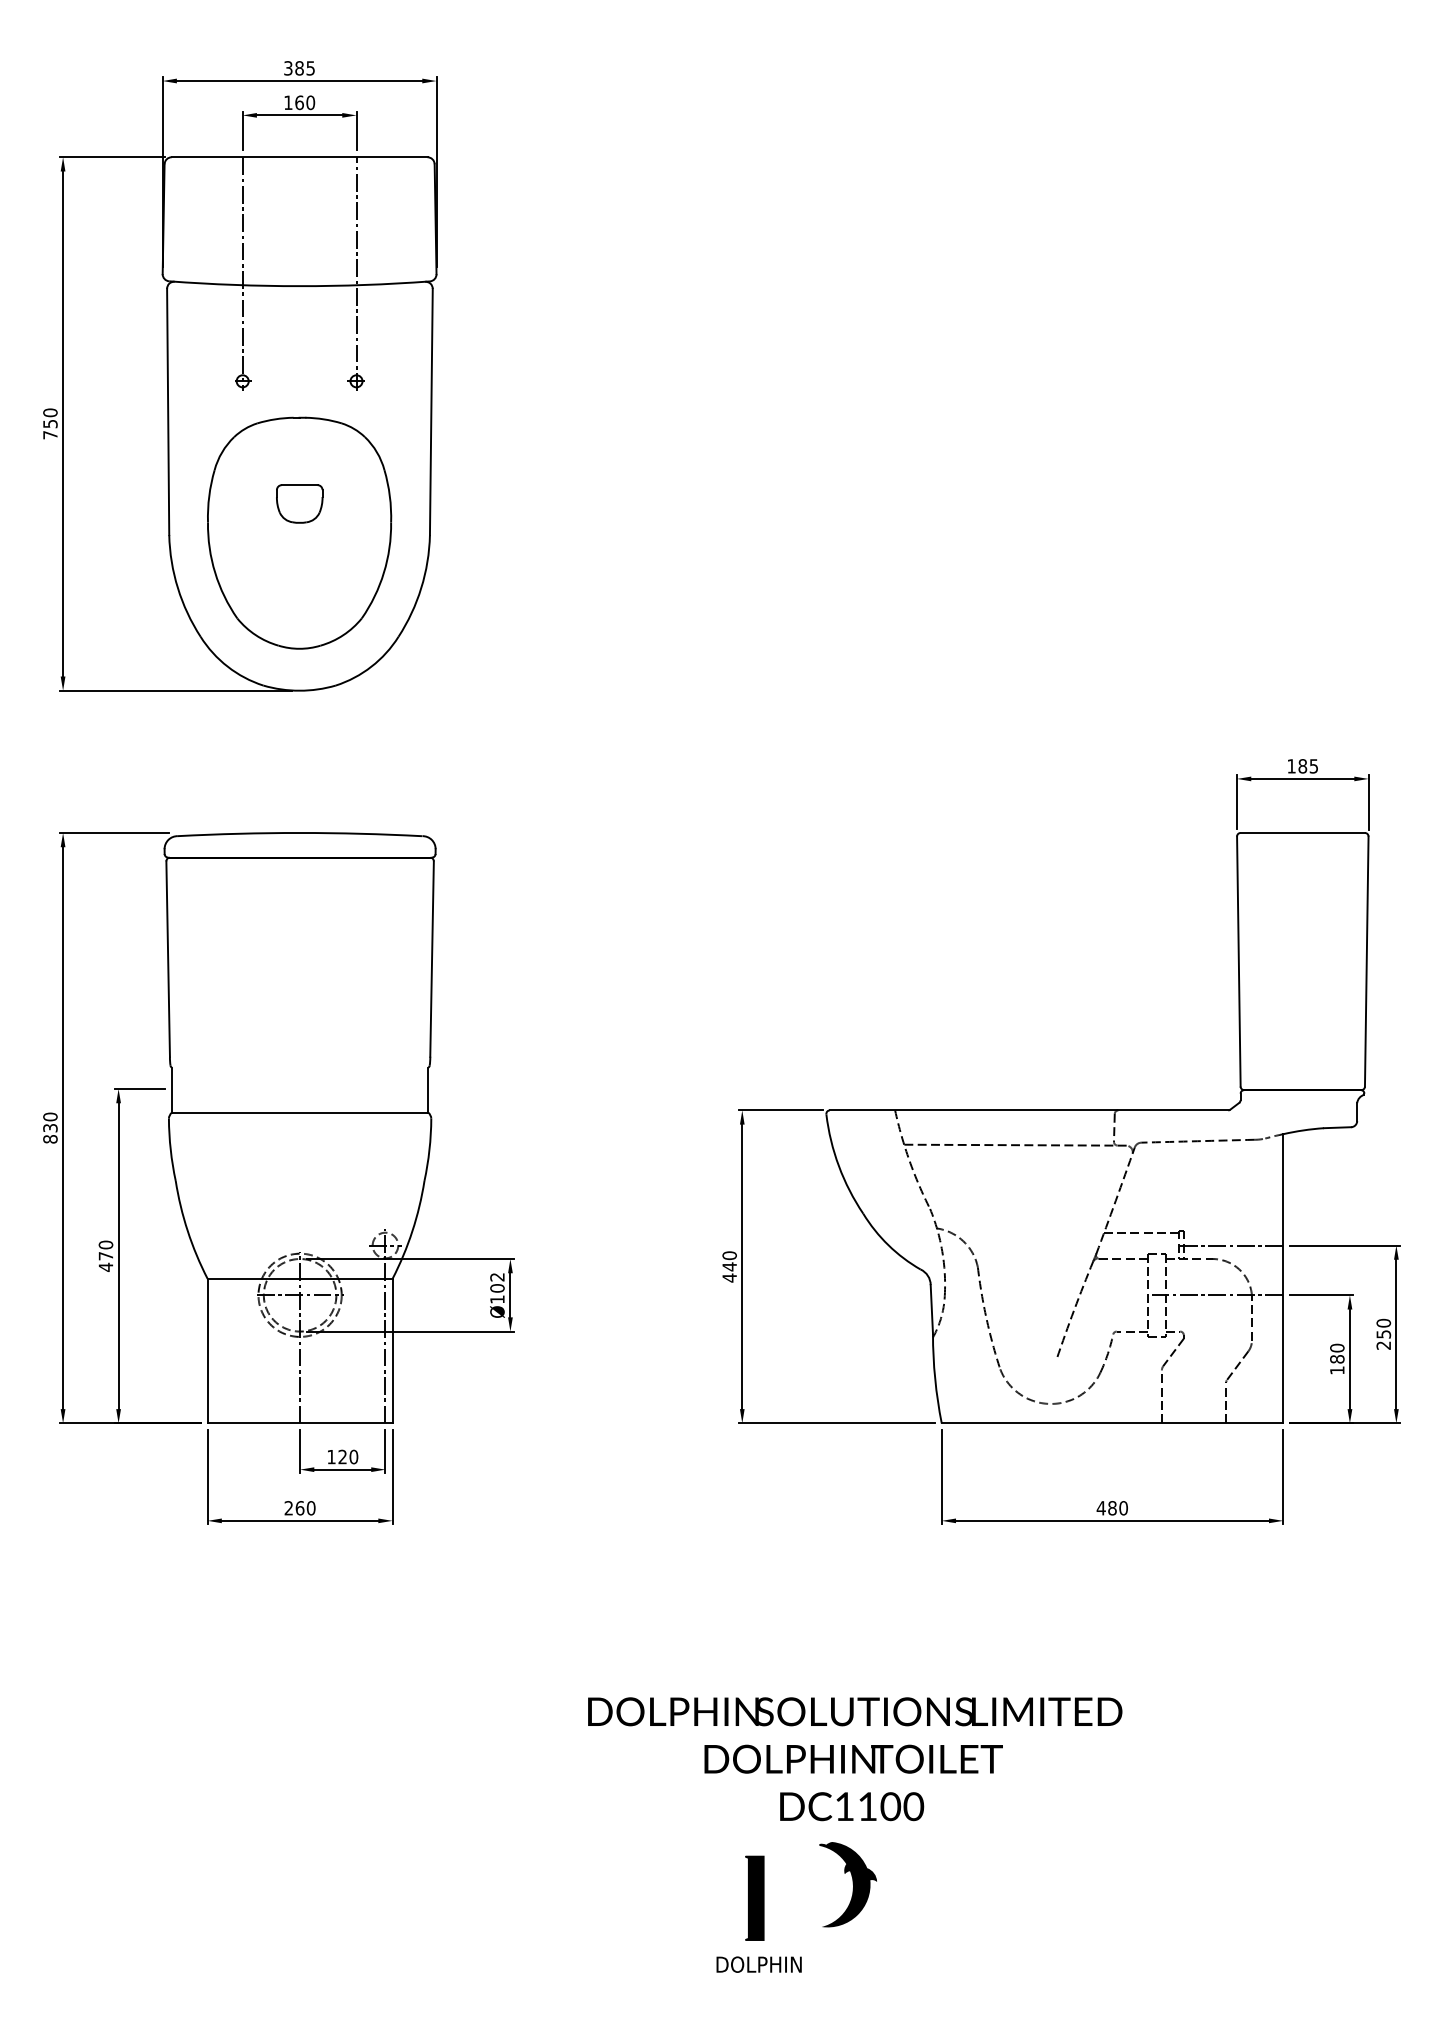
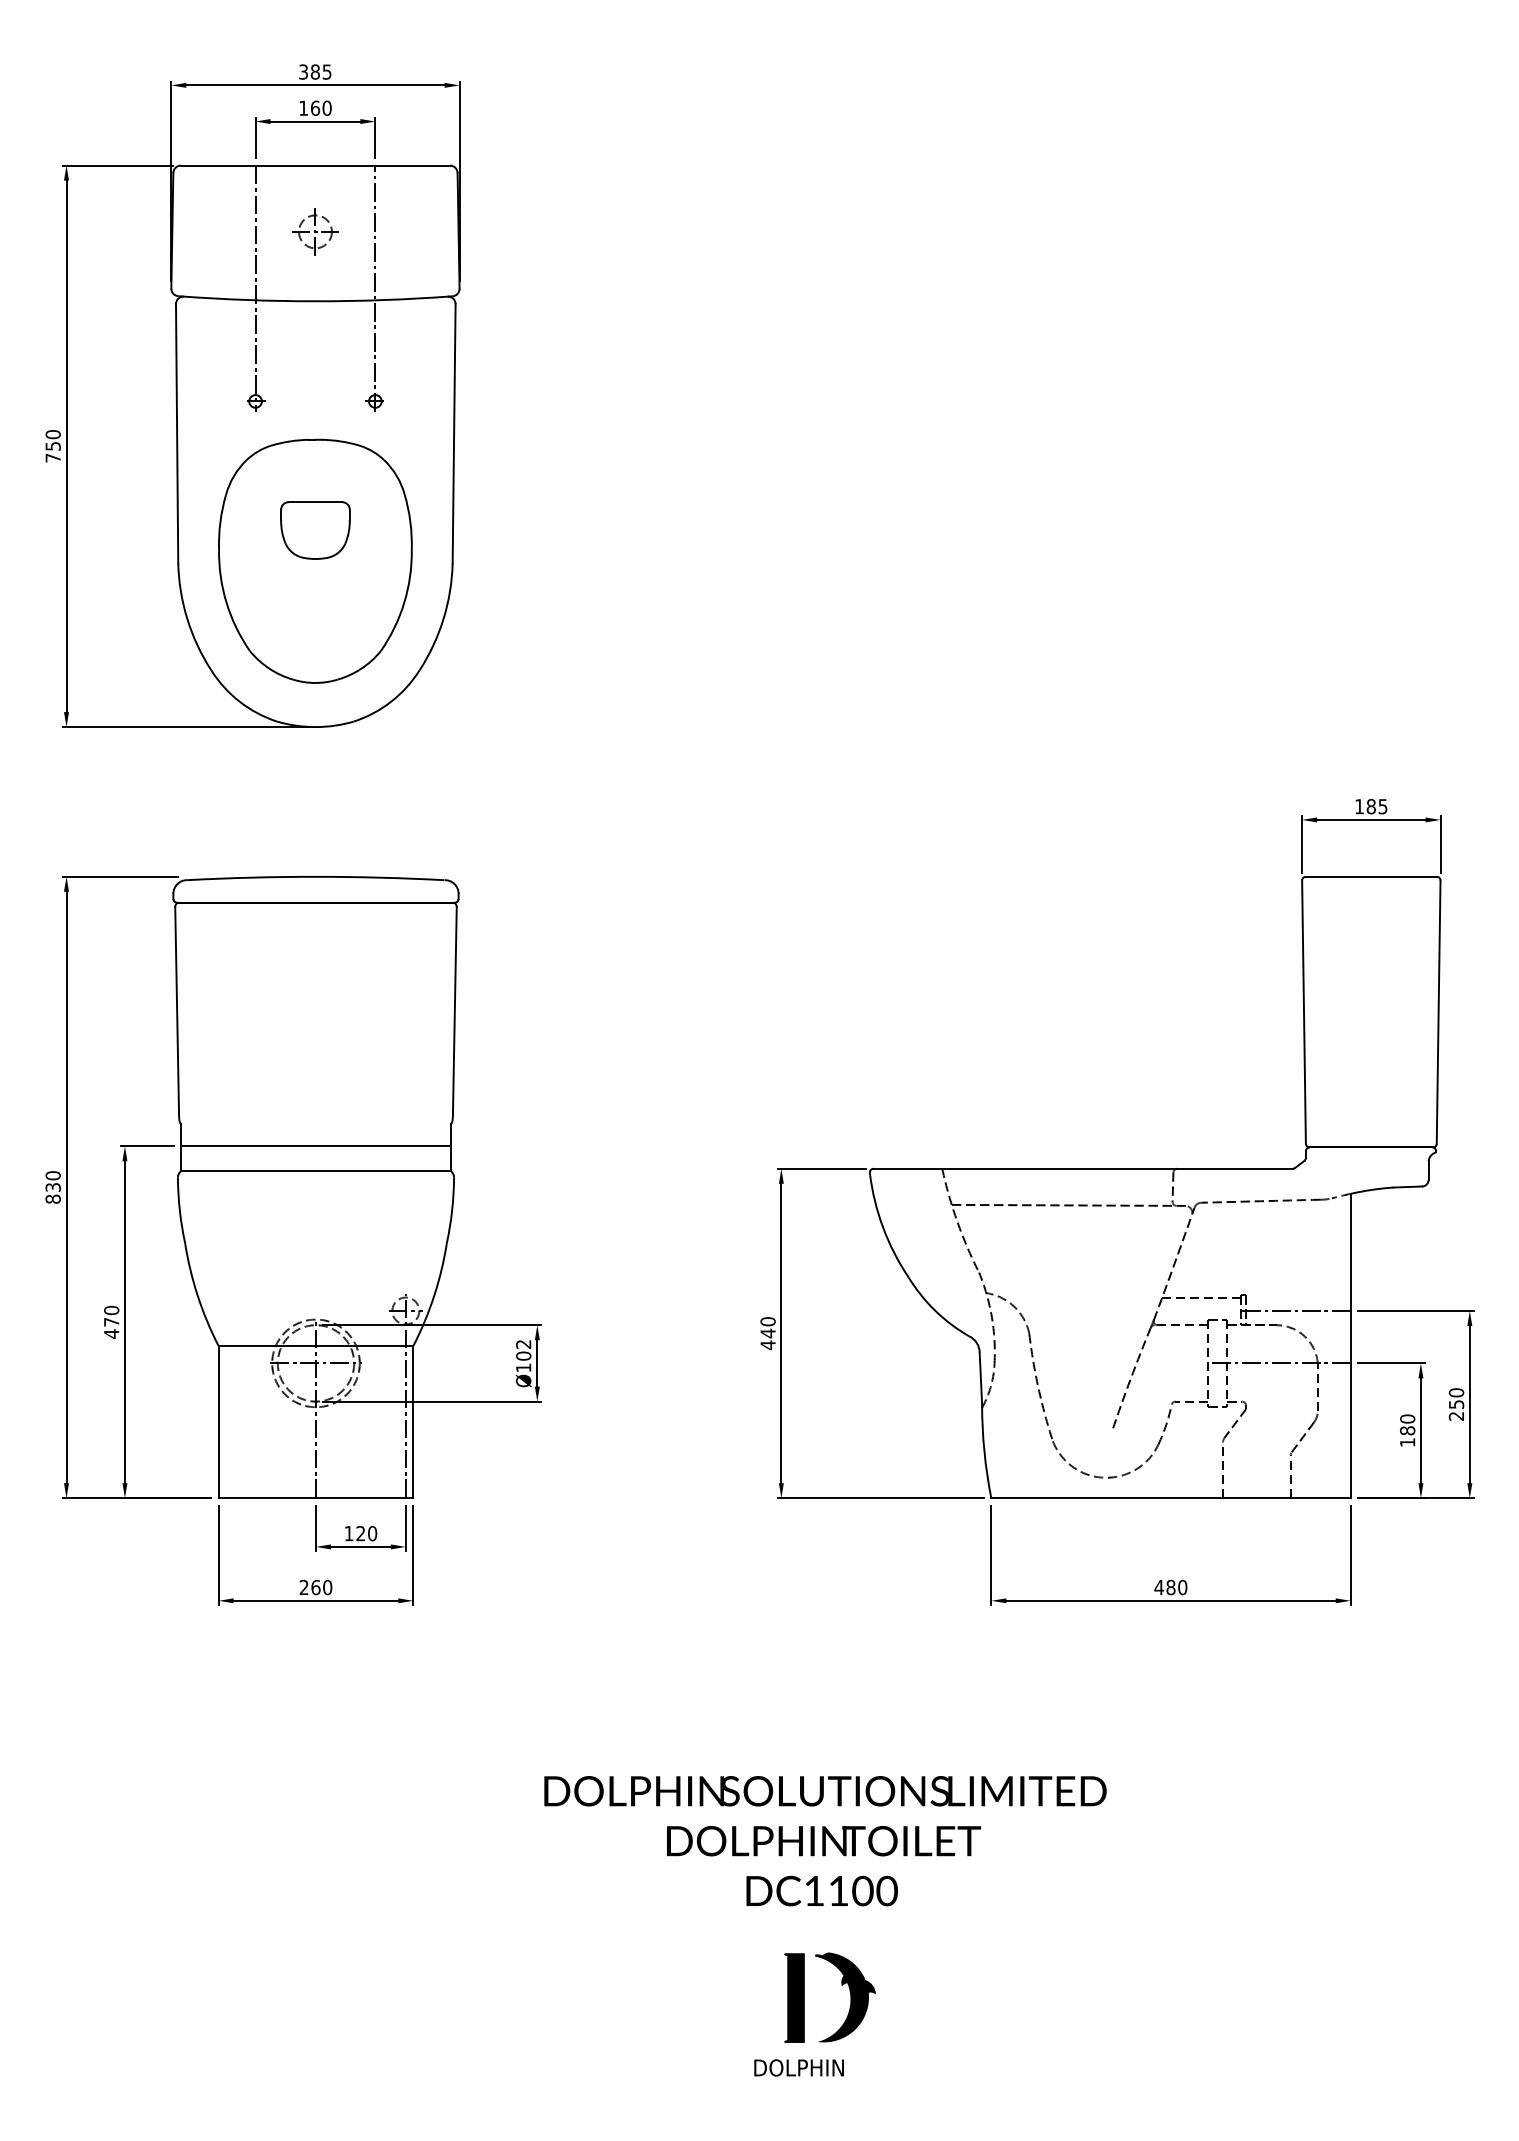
part: (299, 219) -> (315, 231), added
part: (299, 503) -> (315, 530), size x1.43
line: (299, 1089) -> (315, 1146), added
text: (855, 1759) -> (825, 1841), moved
part: (847, 1884) -> (844, 1997), moved

